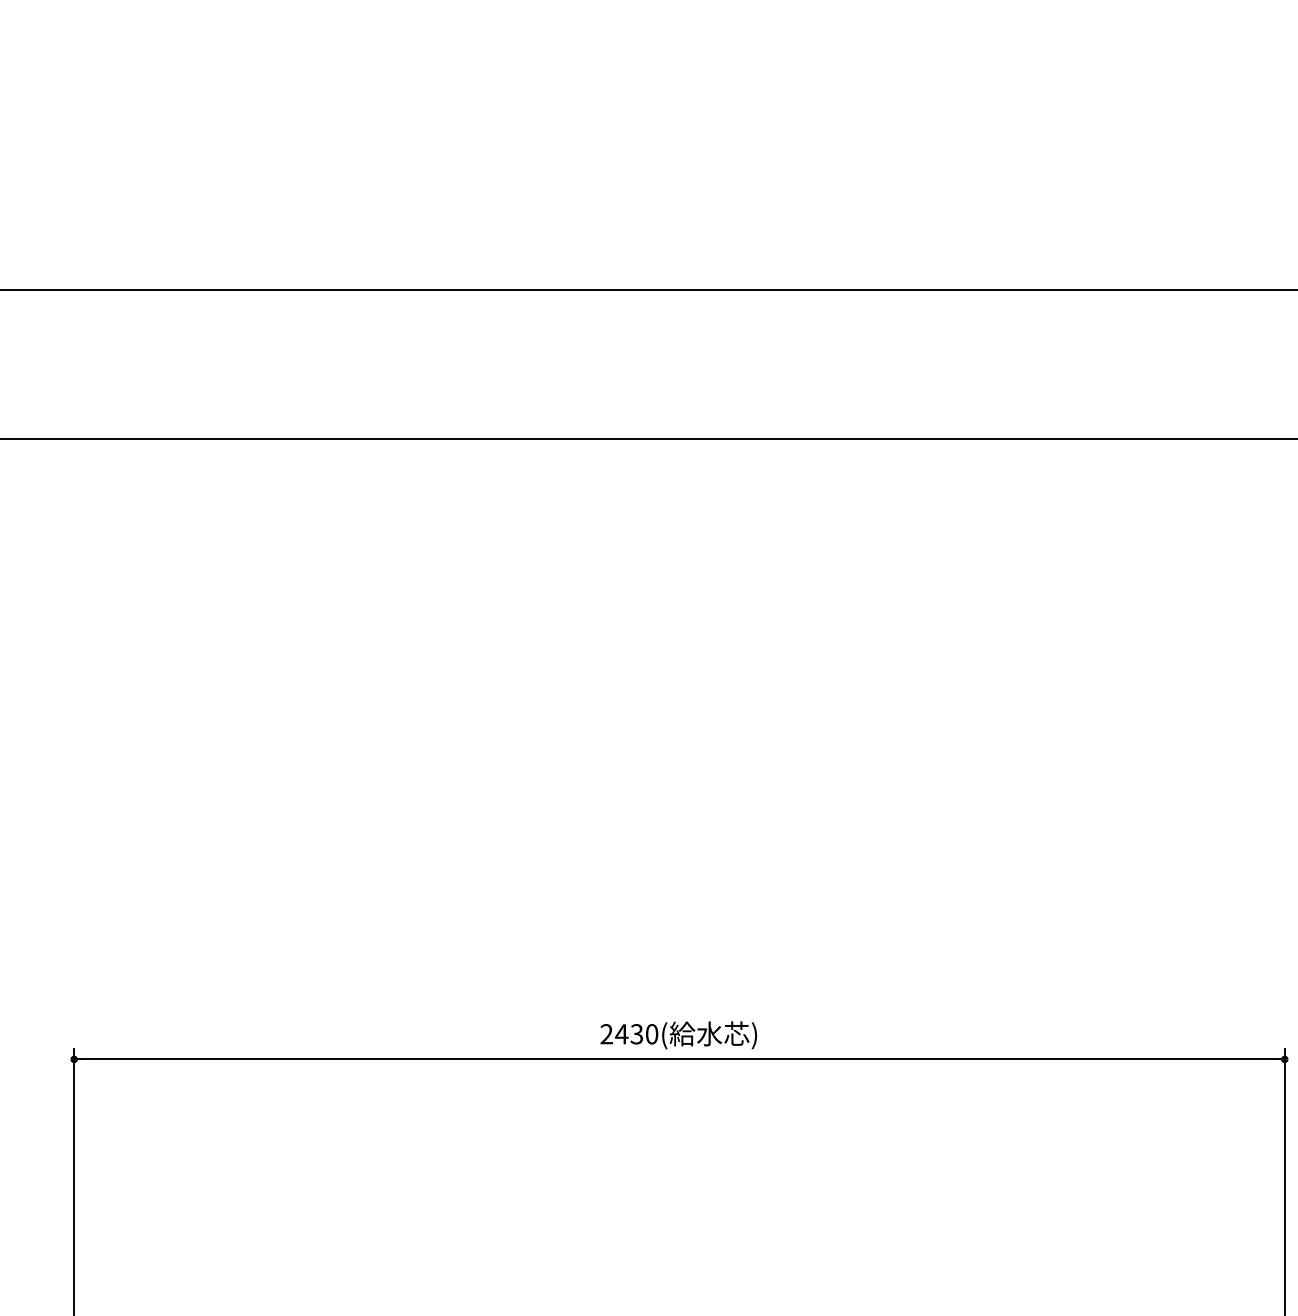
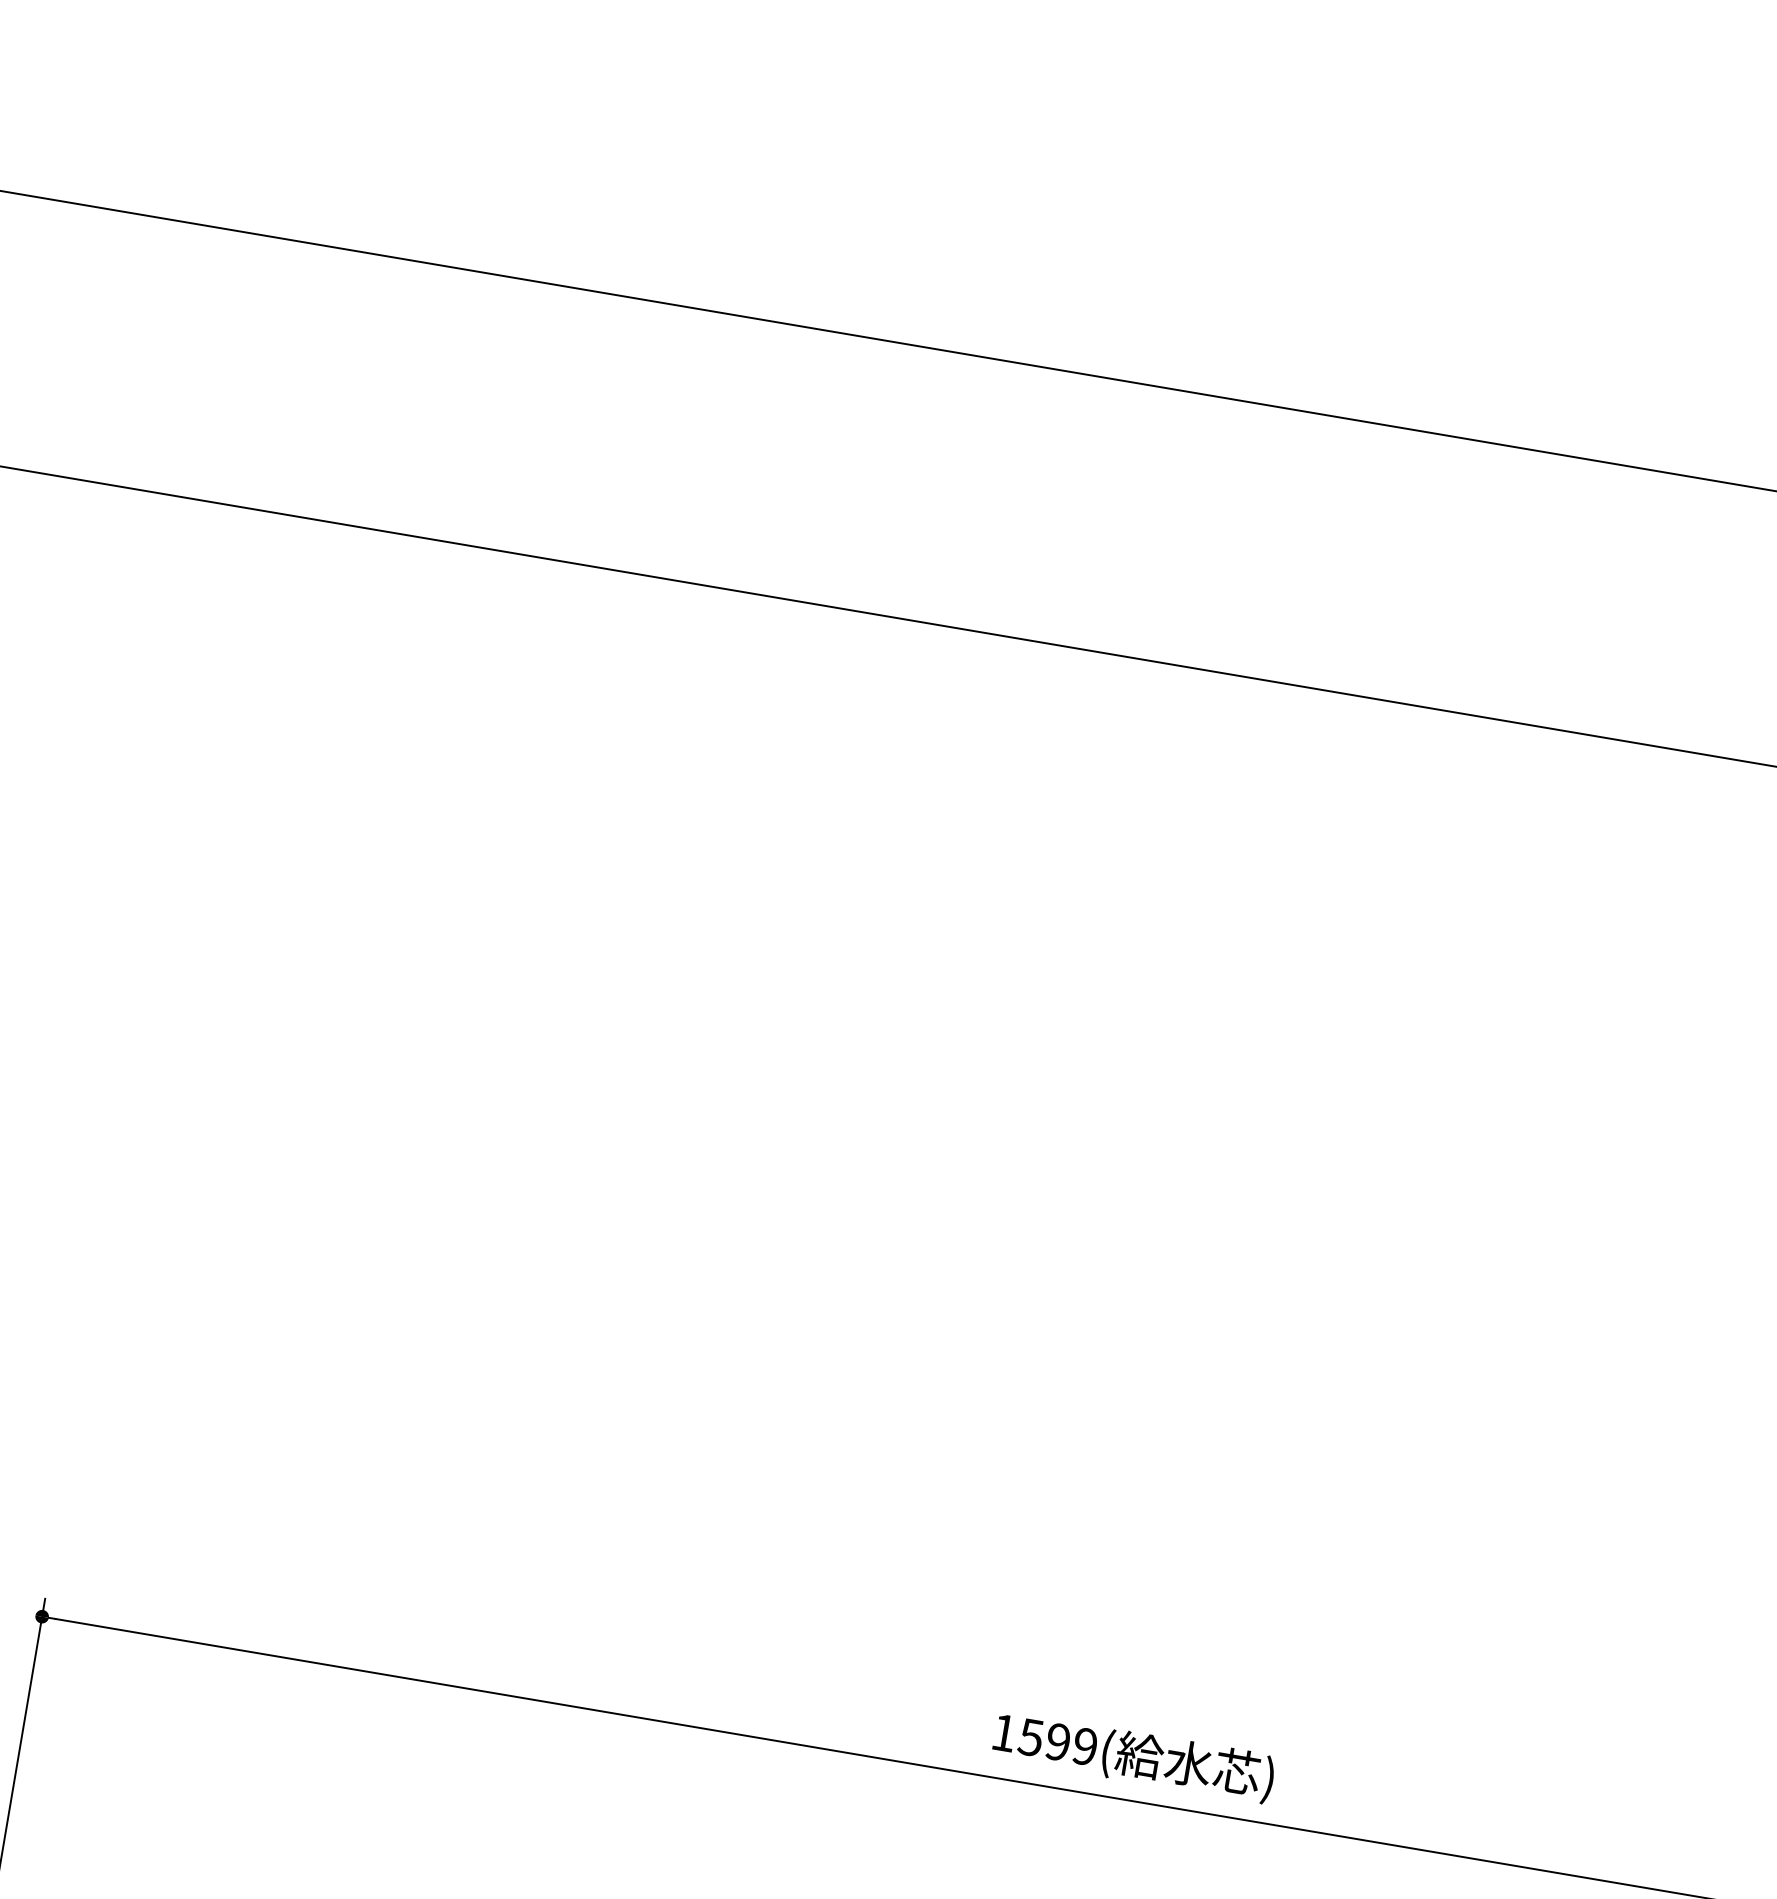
text: (629, 1034) -> (1044, 1740), 2430 -> 1599

